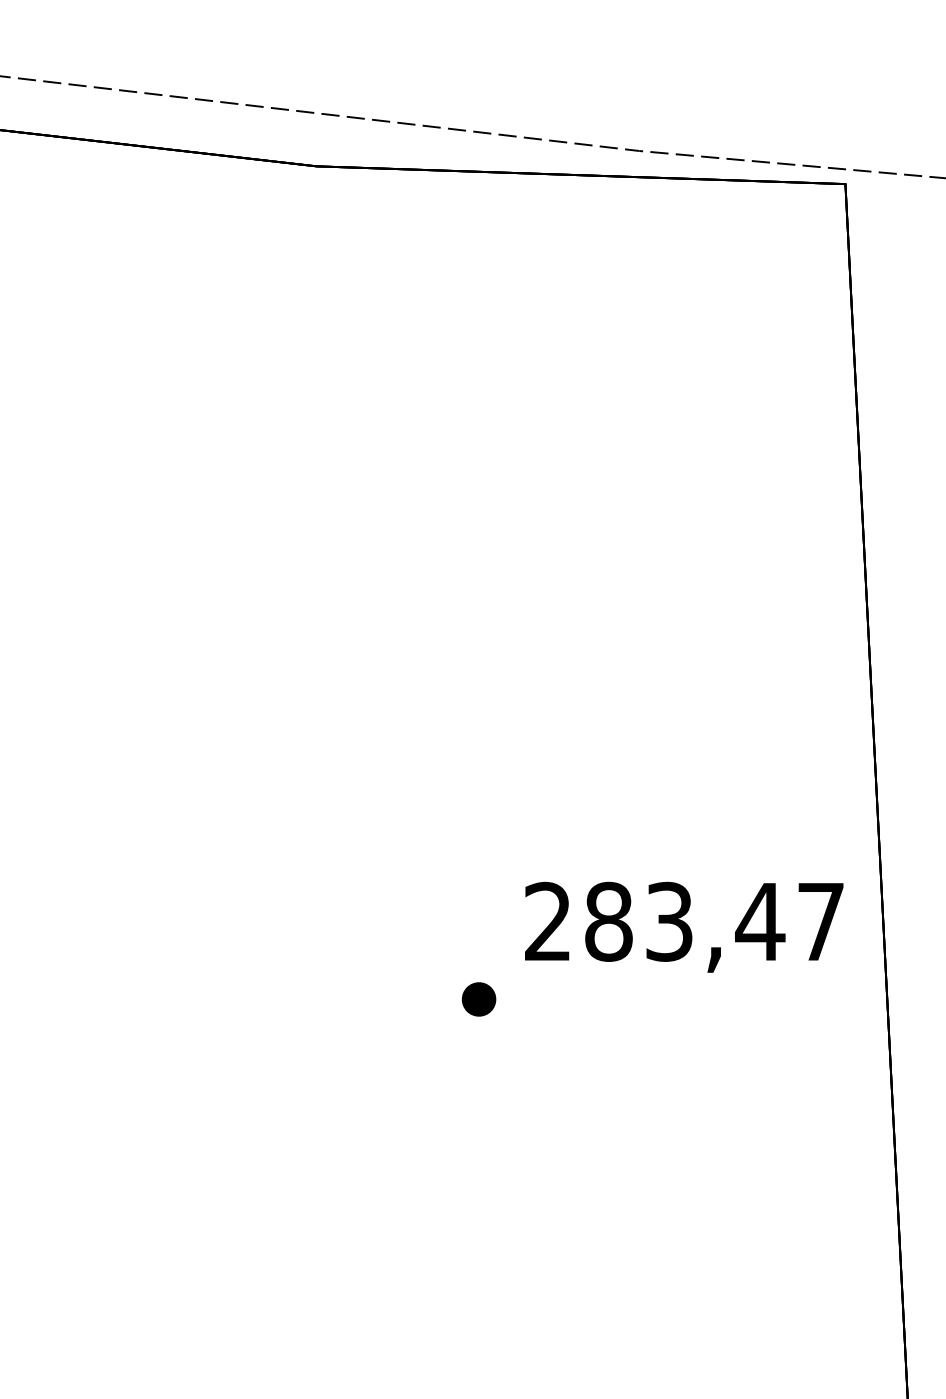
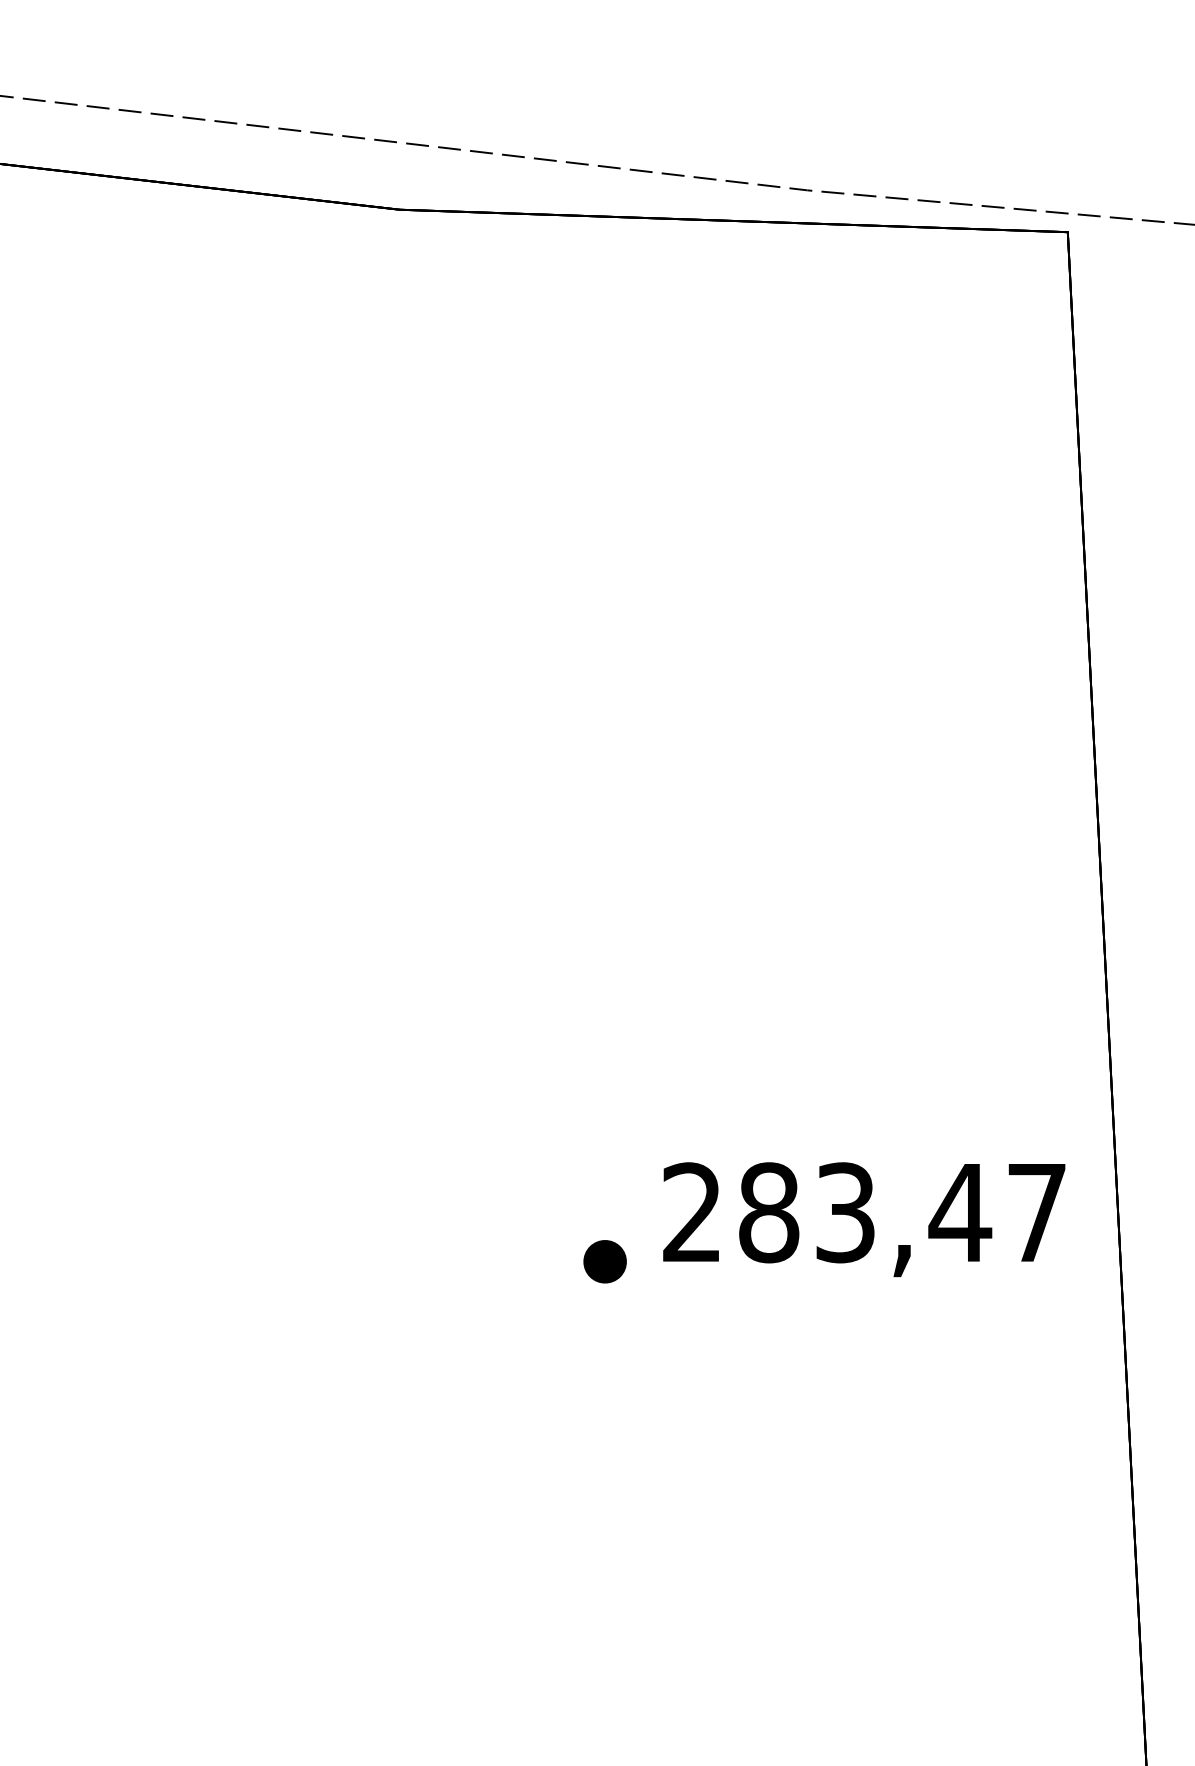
text: (684, 927) -> (864, 1219), moved

